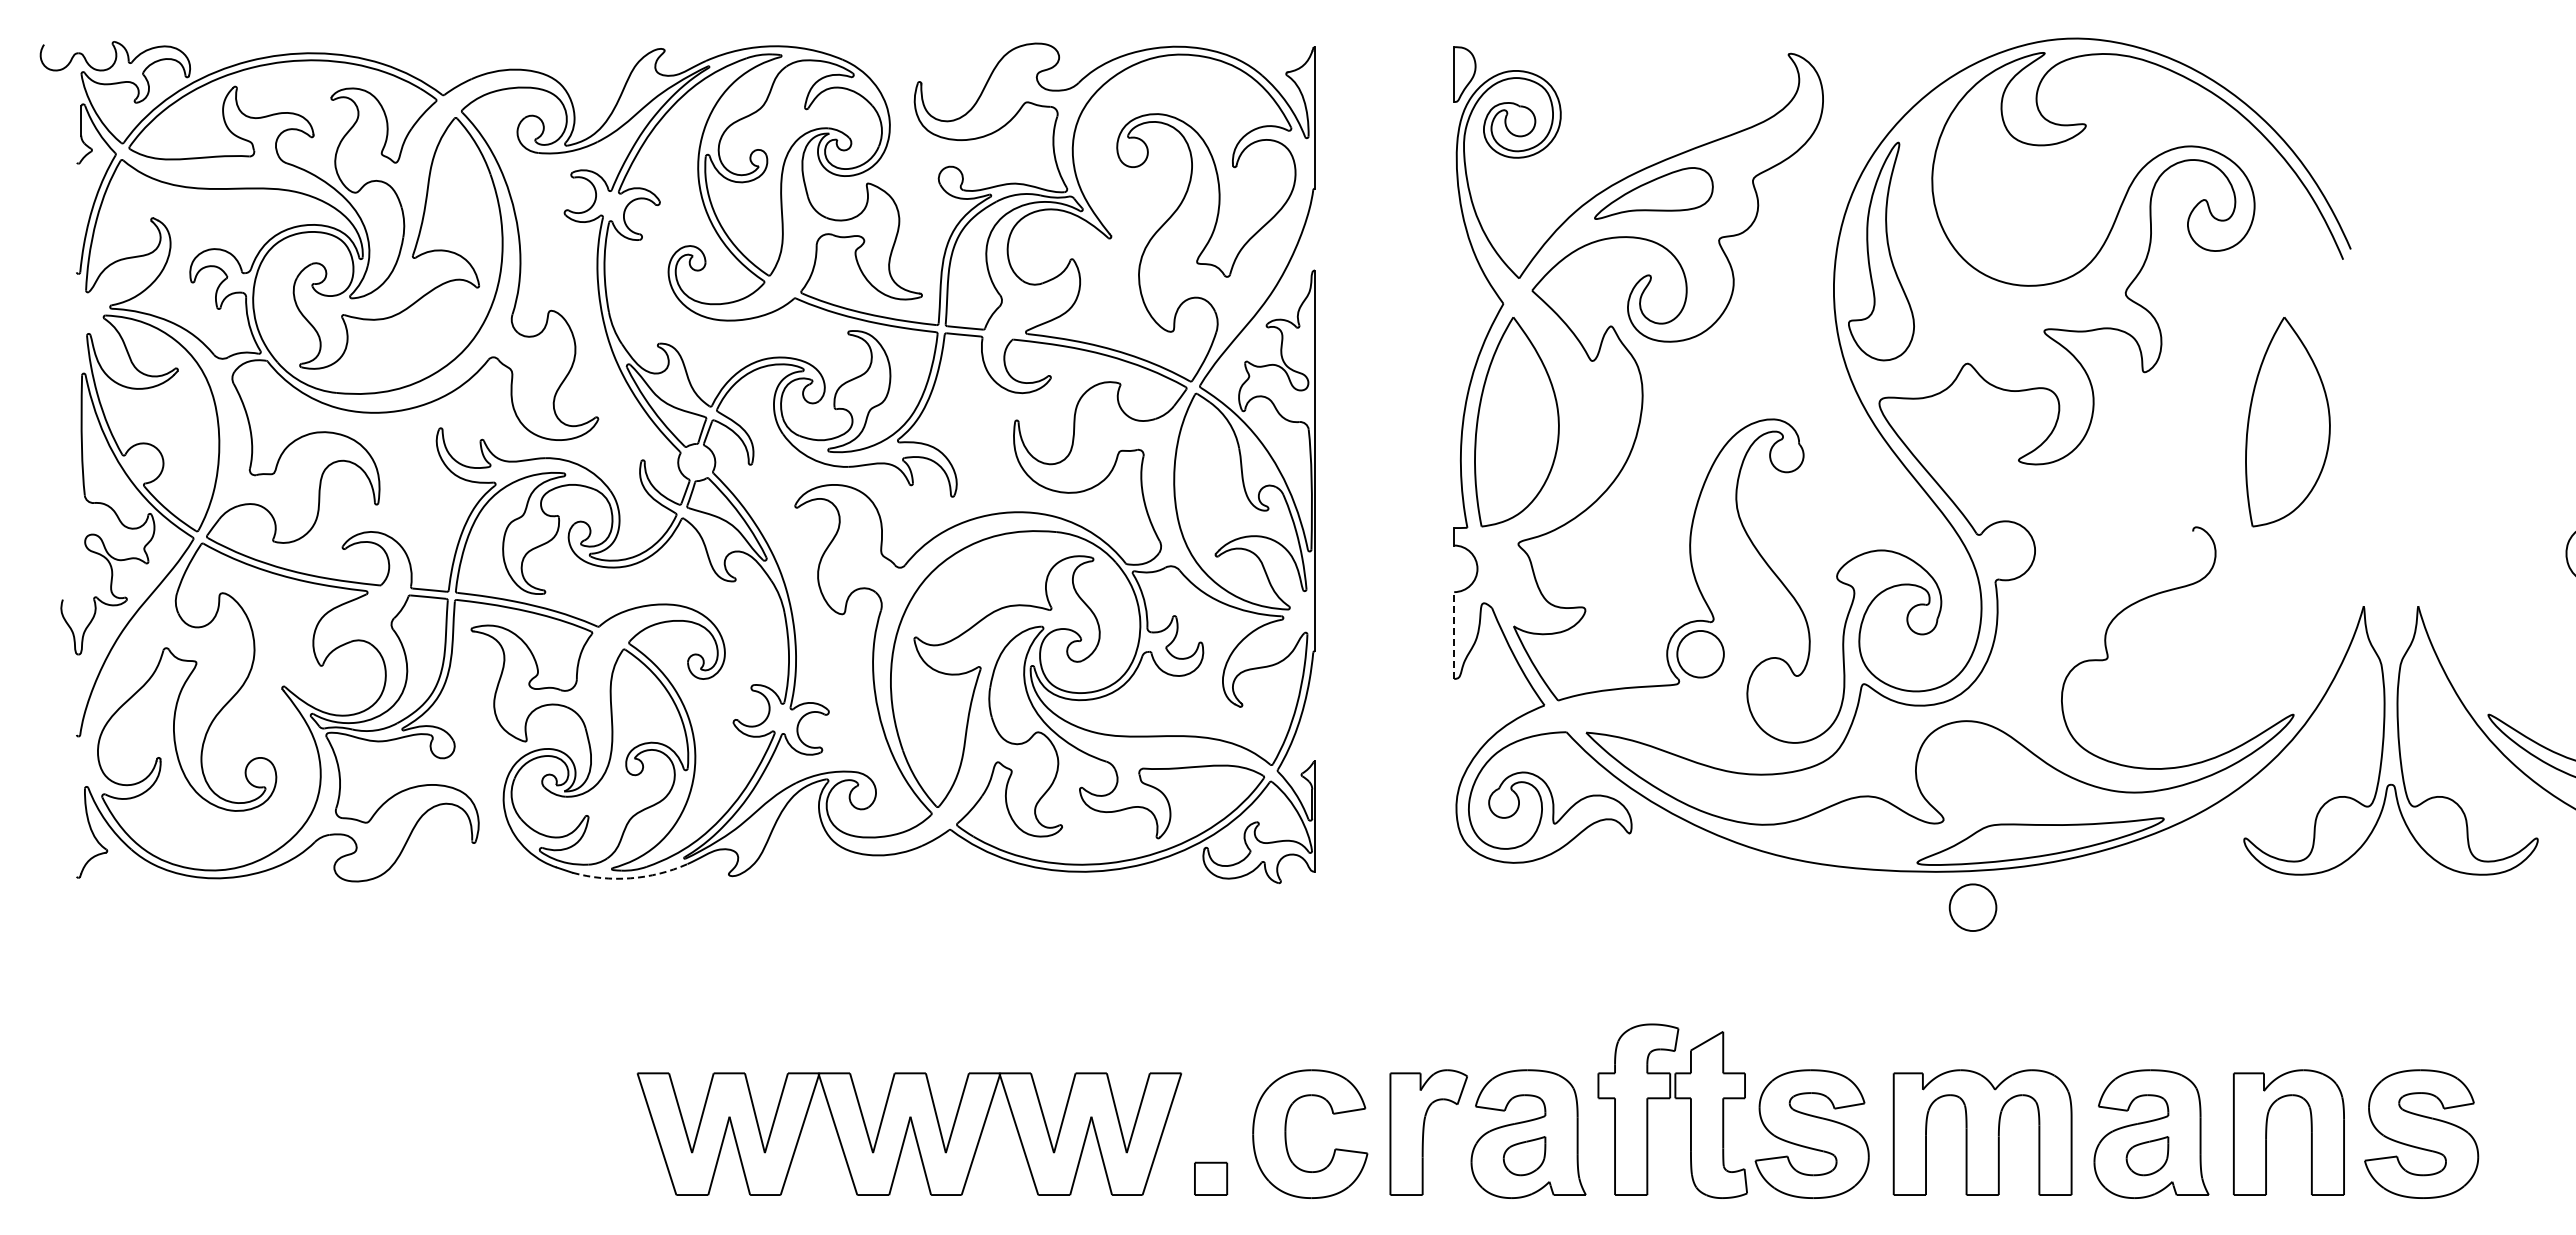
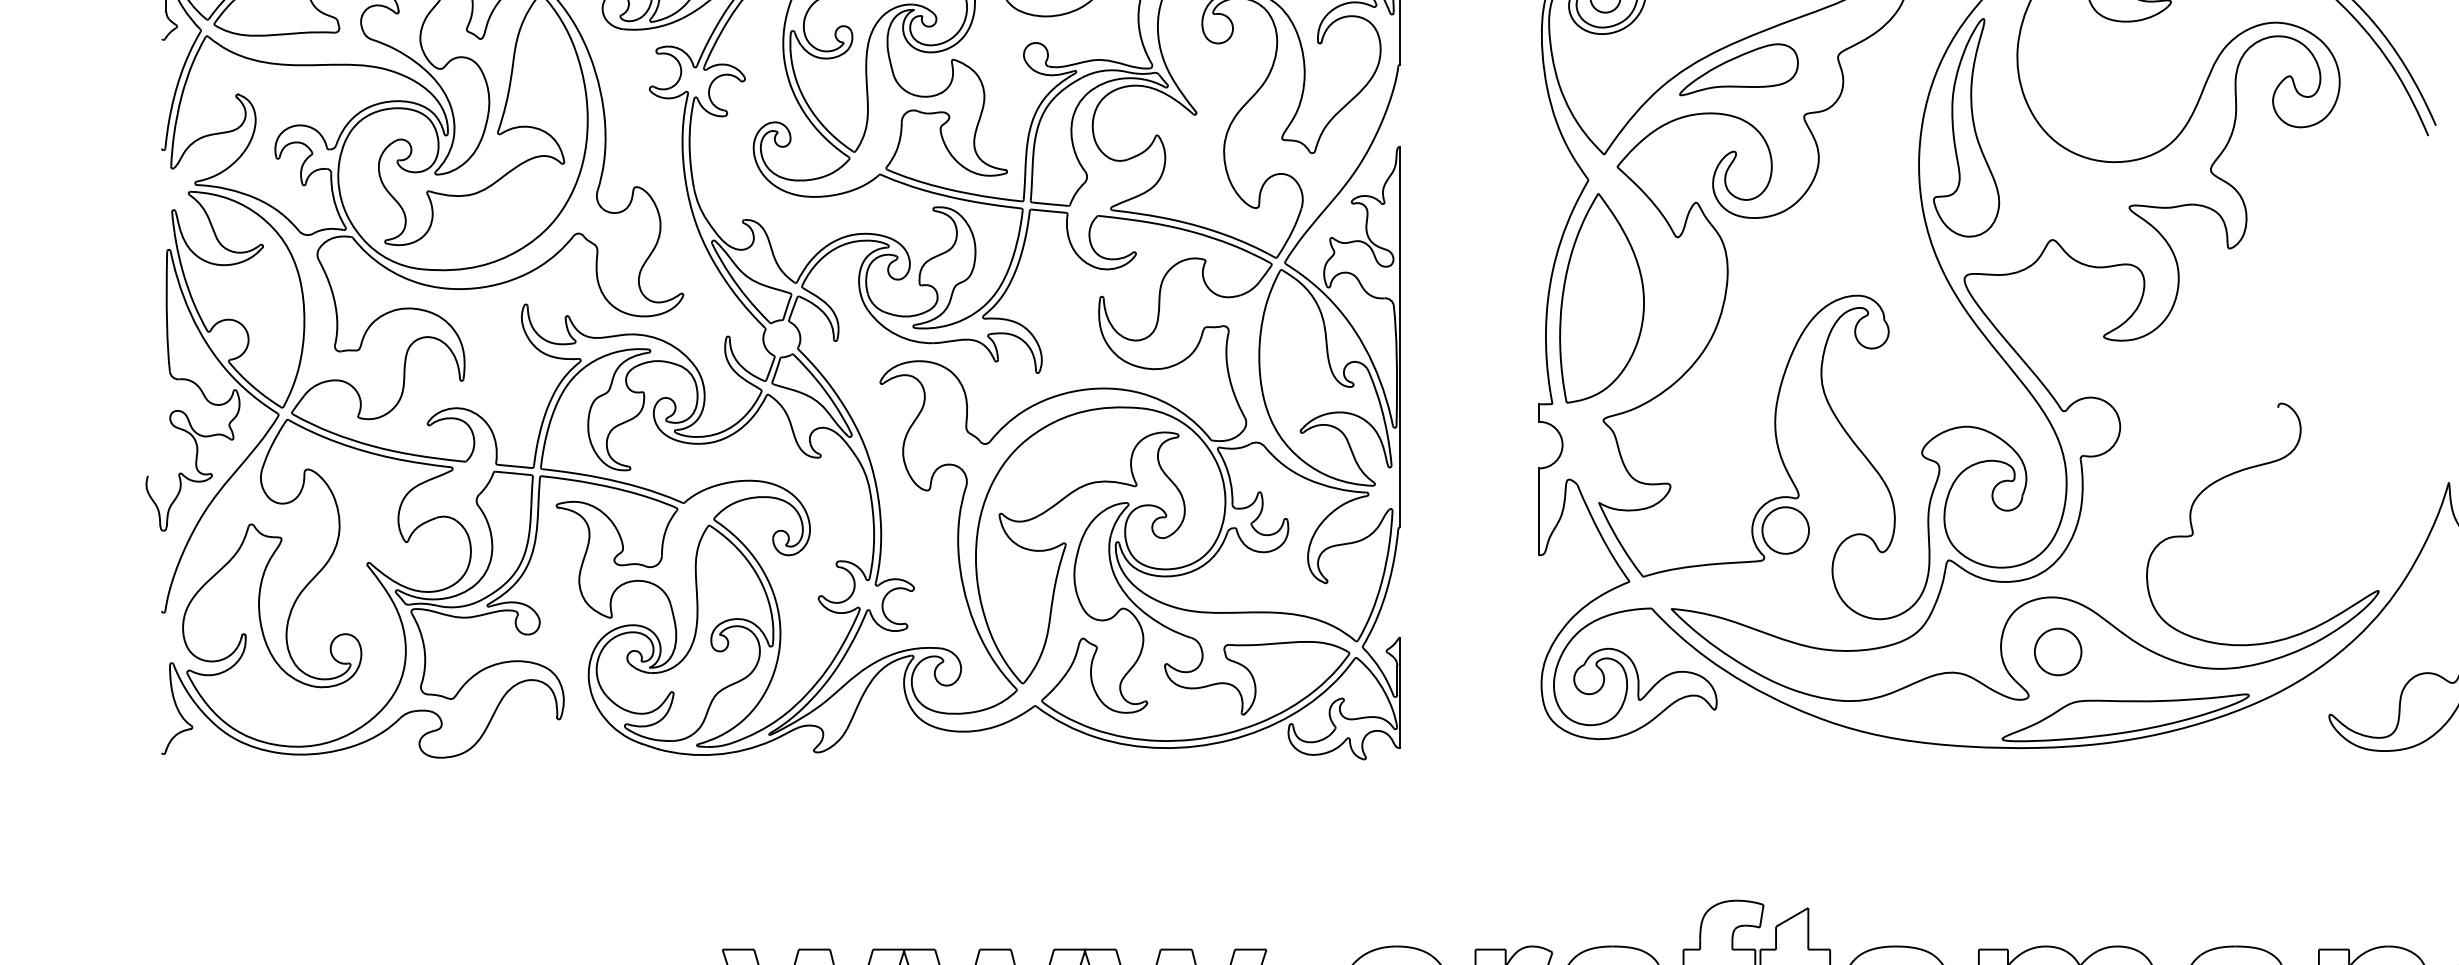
part: (2287, 422) -> (2372, 298), removed
line: (1454, 635) -> (1539, 511), dashed -> solid
arc: (630, 878) -> (715, 754), dashed -> solid
part: (1972, 907) -> (2057, 651), moved

